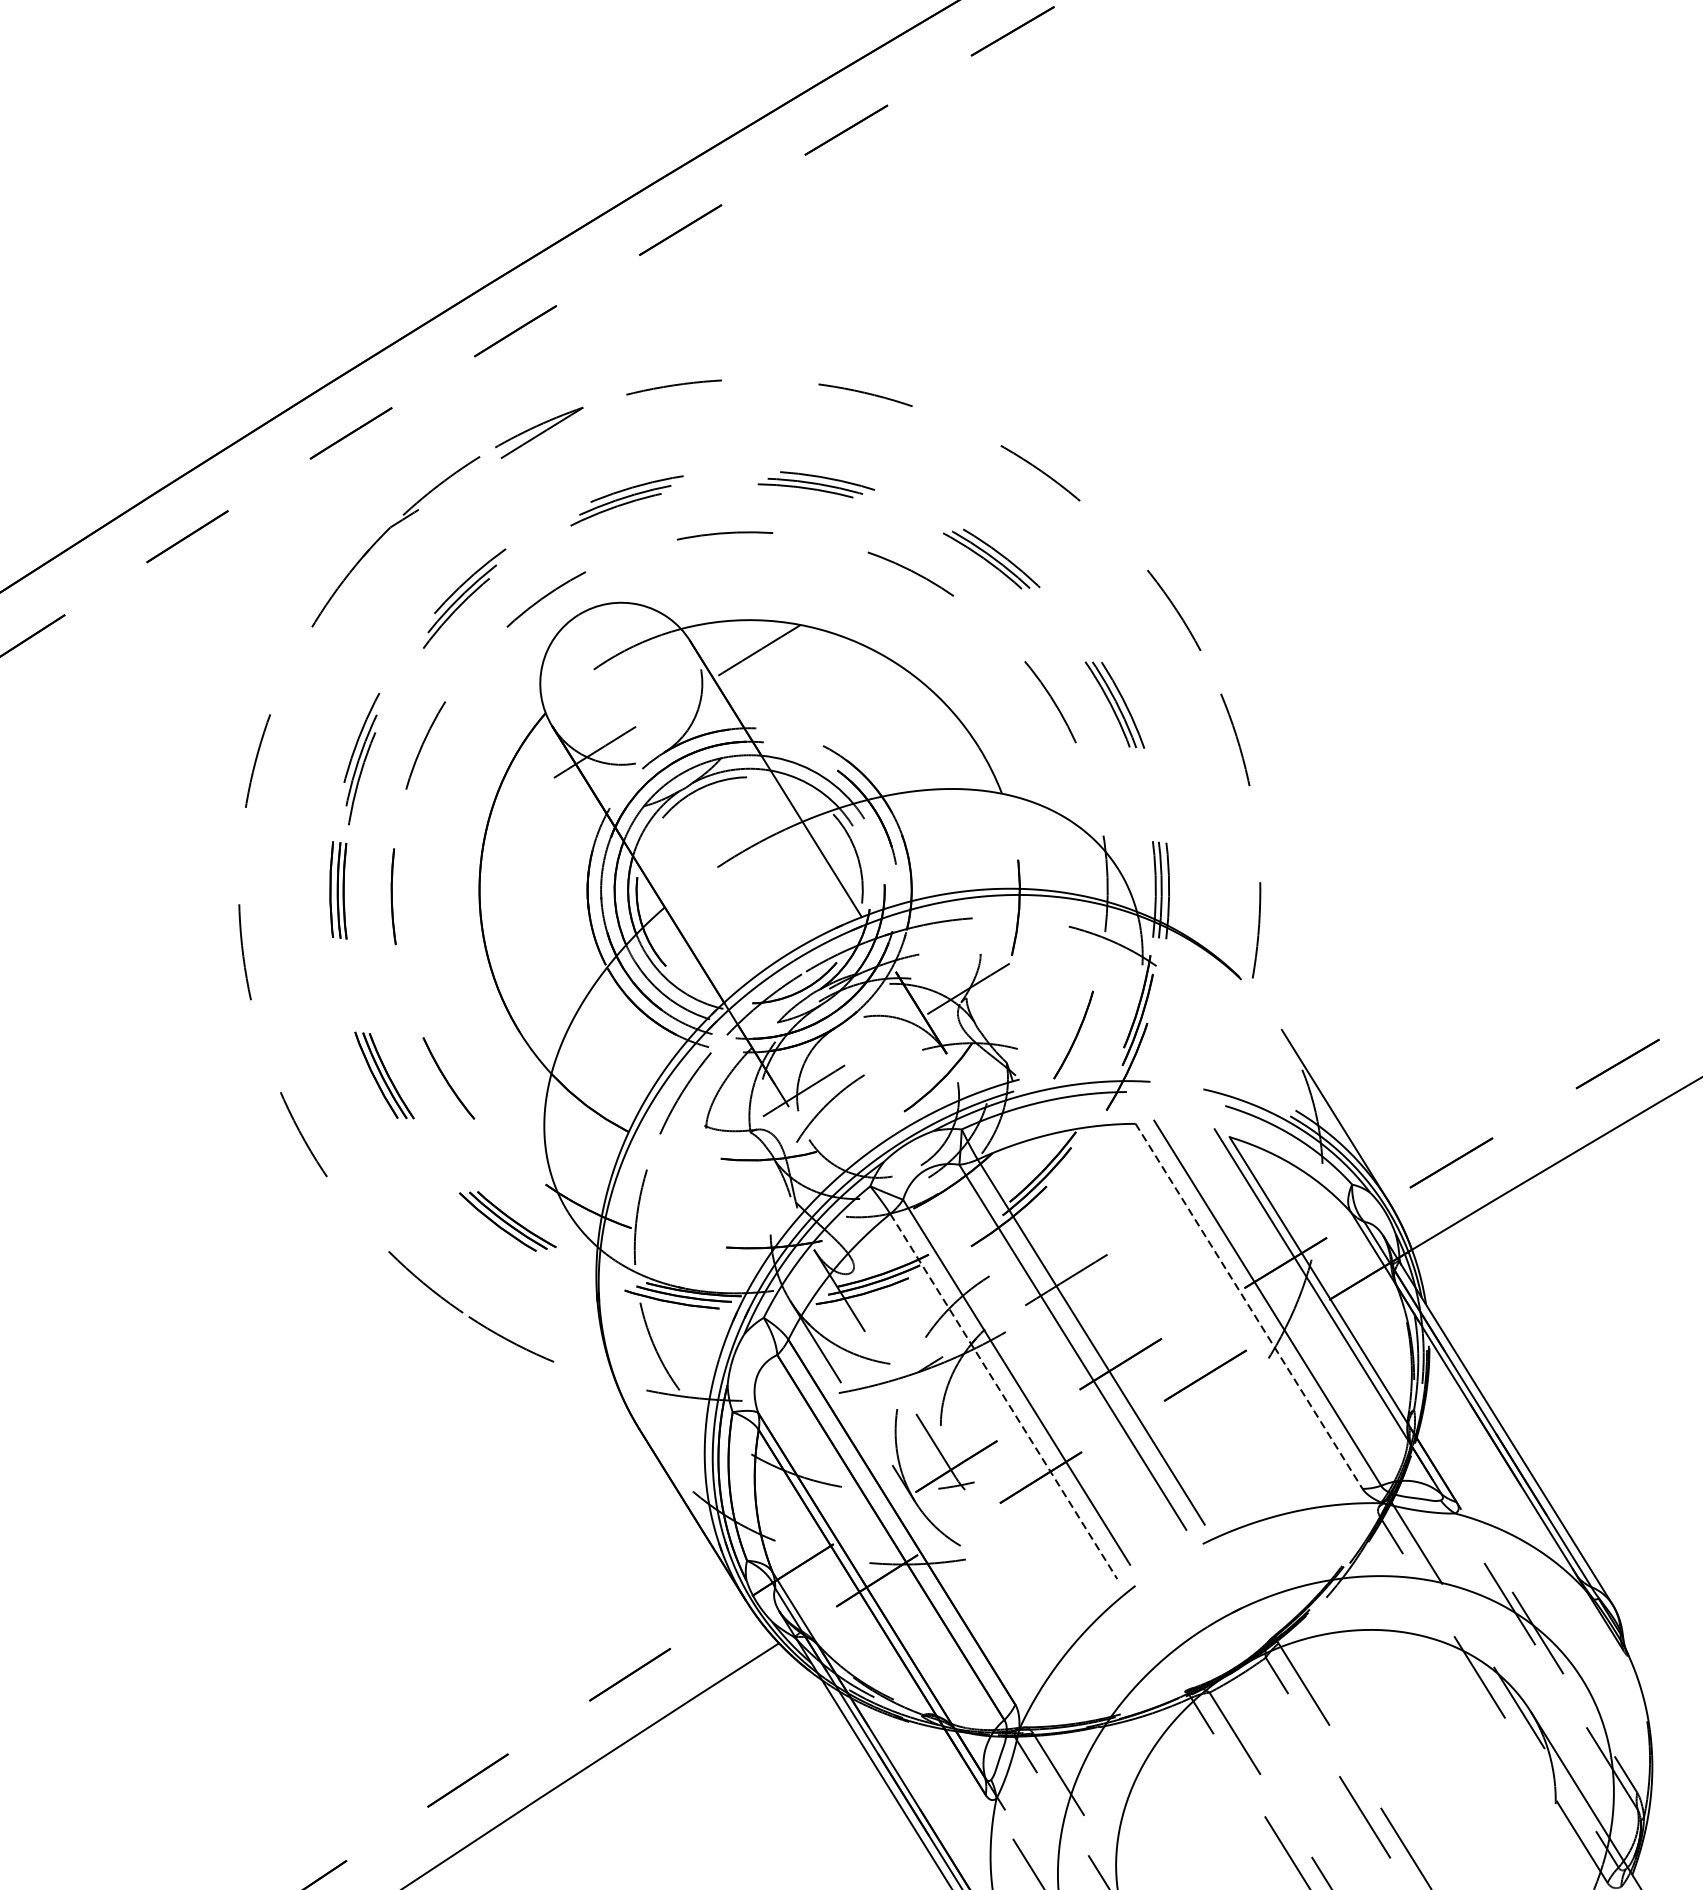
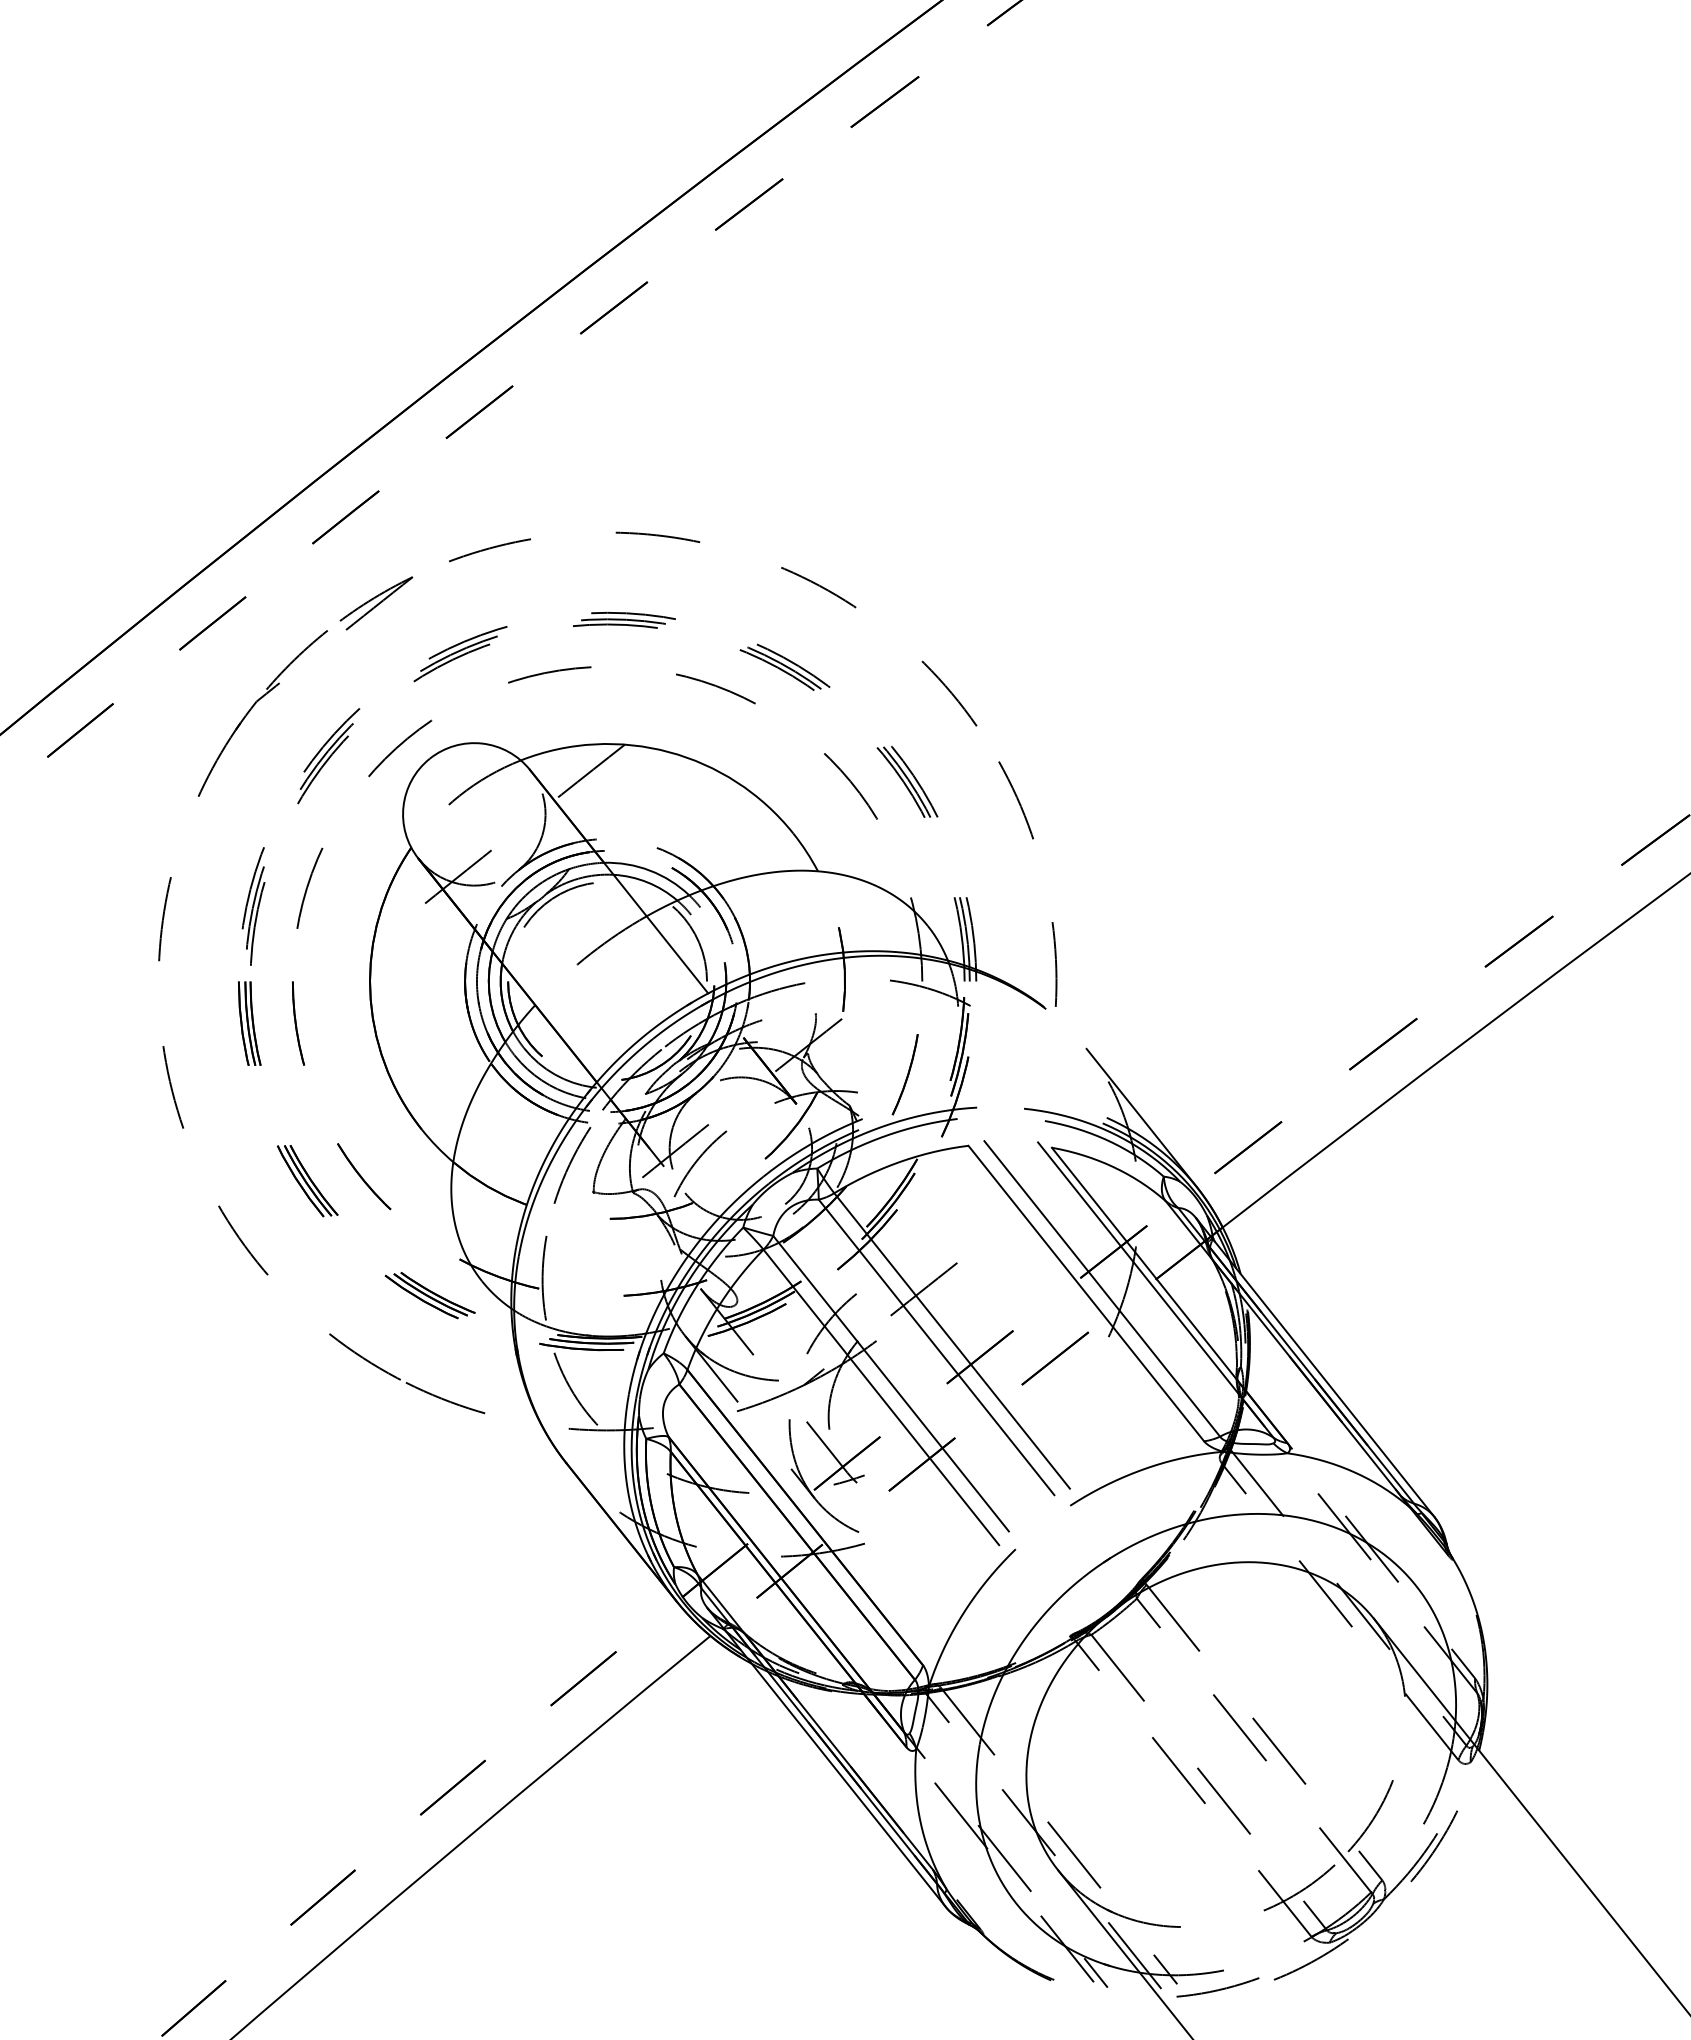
line: (1249, 1306) -> (1086, 1293), dashed -> solid
line: (1003, 1396) -> (881, 1397), dashed -> solid

